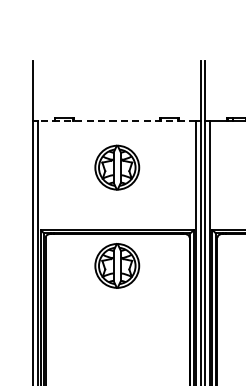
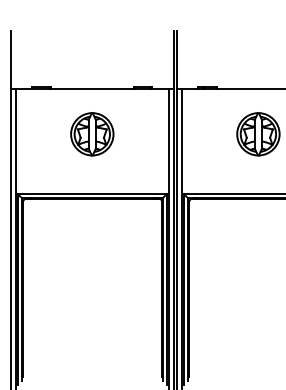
line: (116, 120) -> (91, 88), dashed -> solid
part: (117, 266) -> (92, 229), removed

